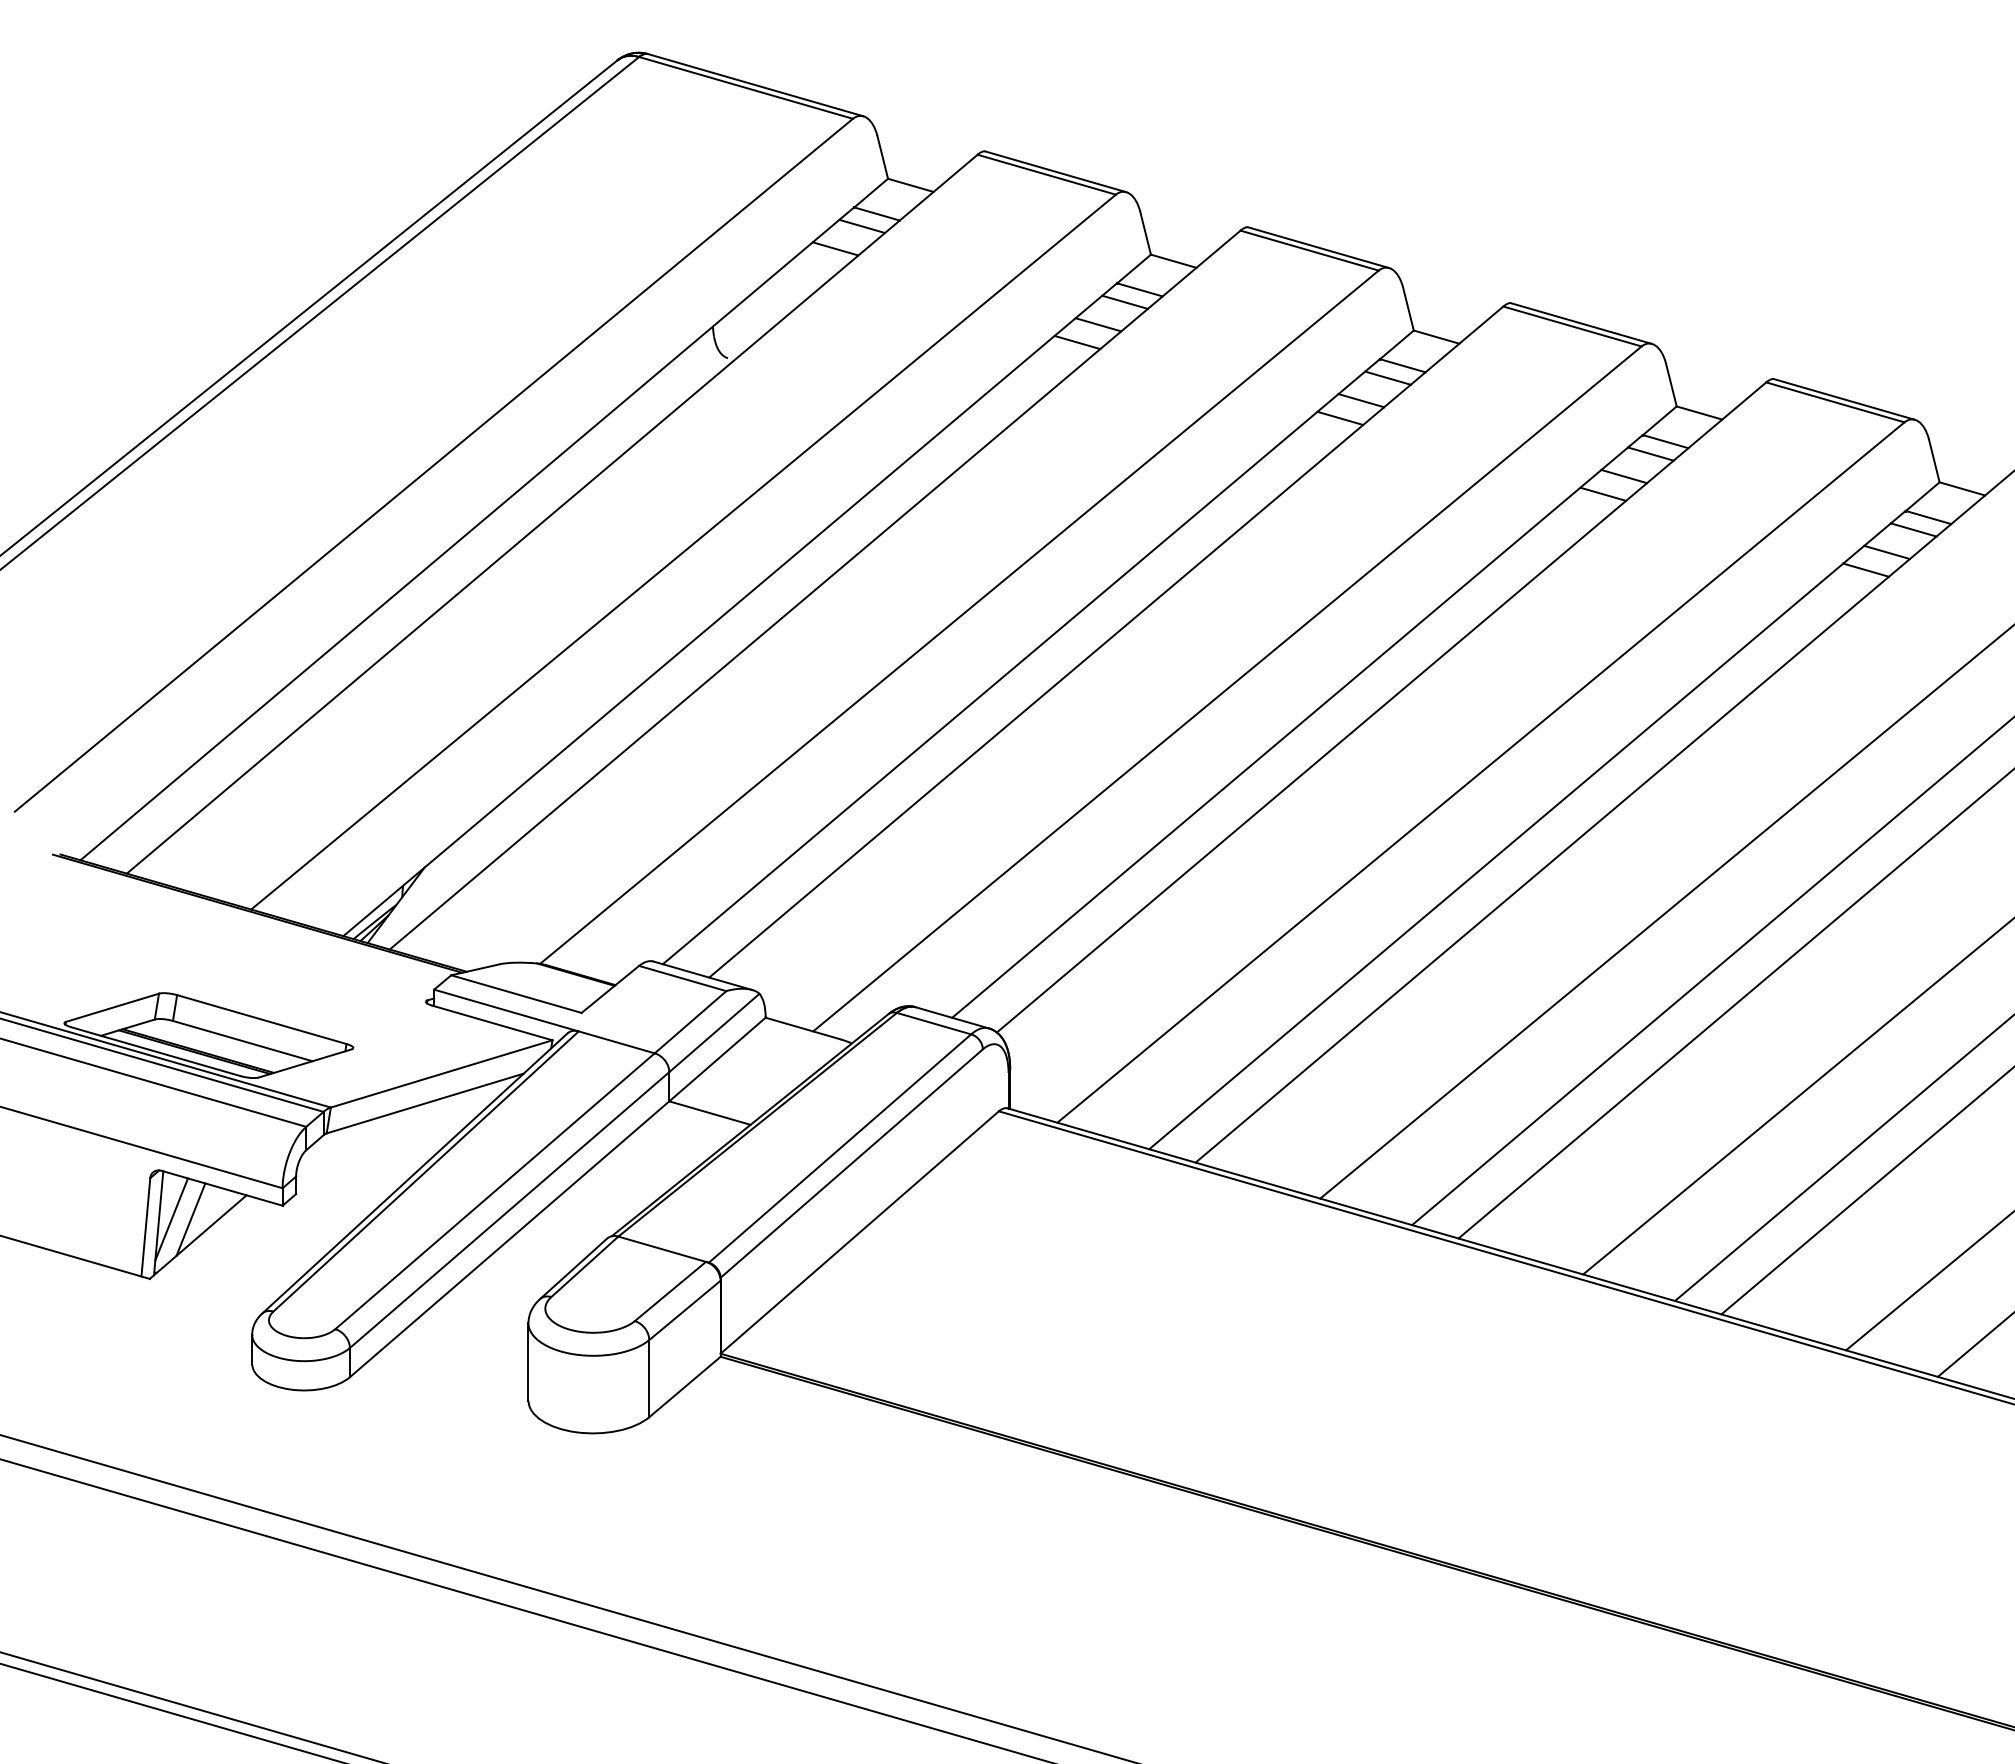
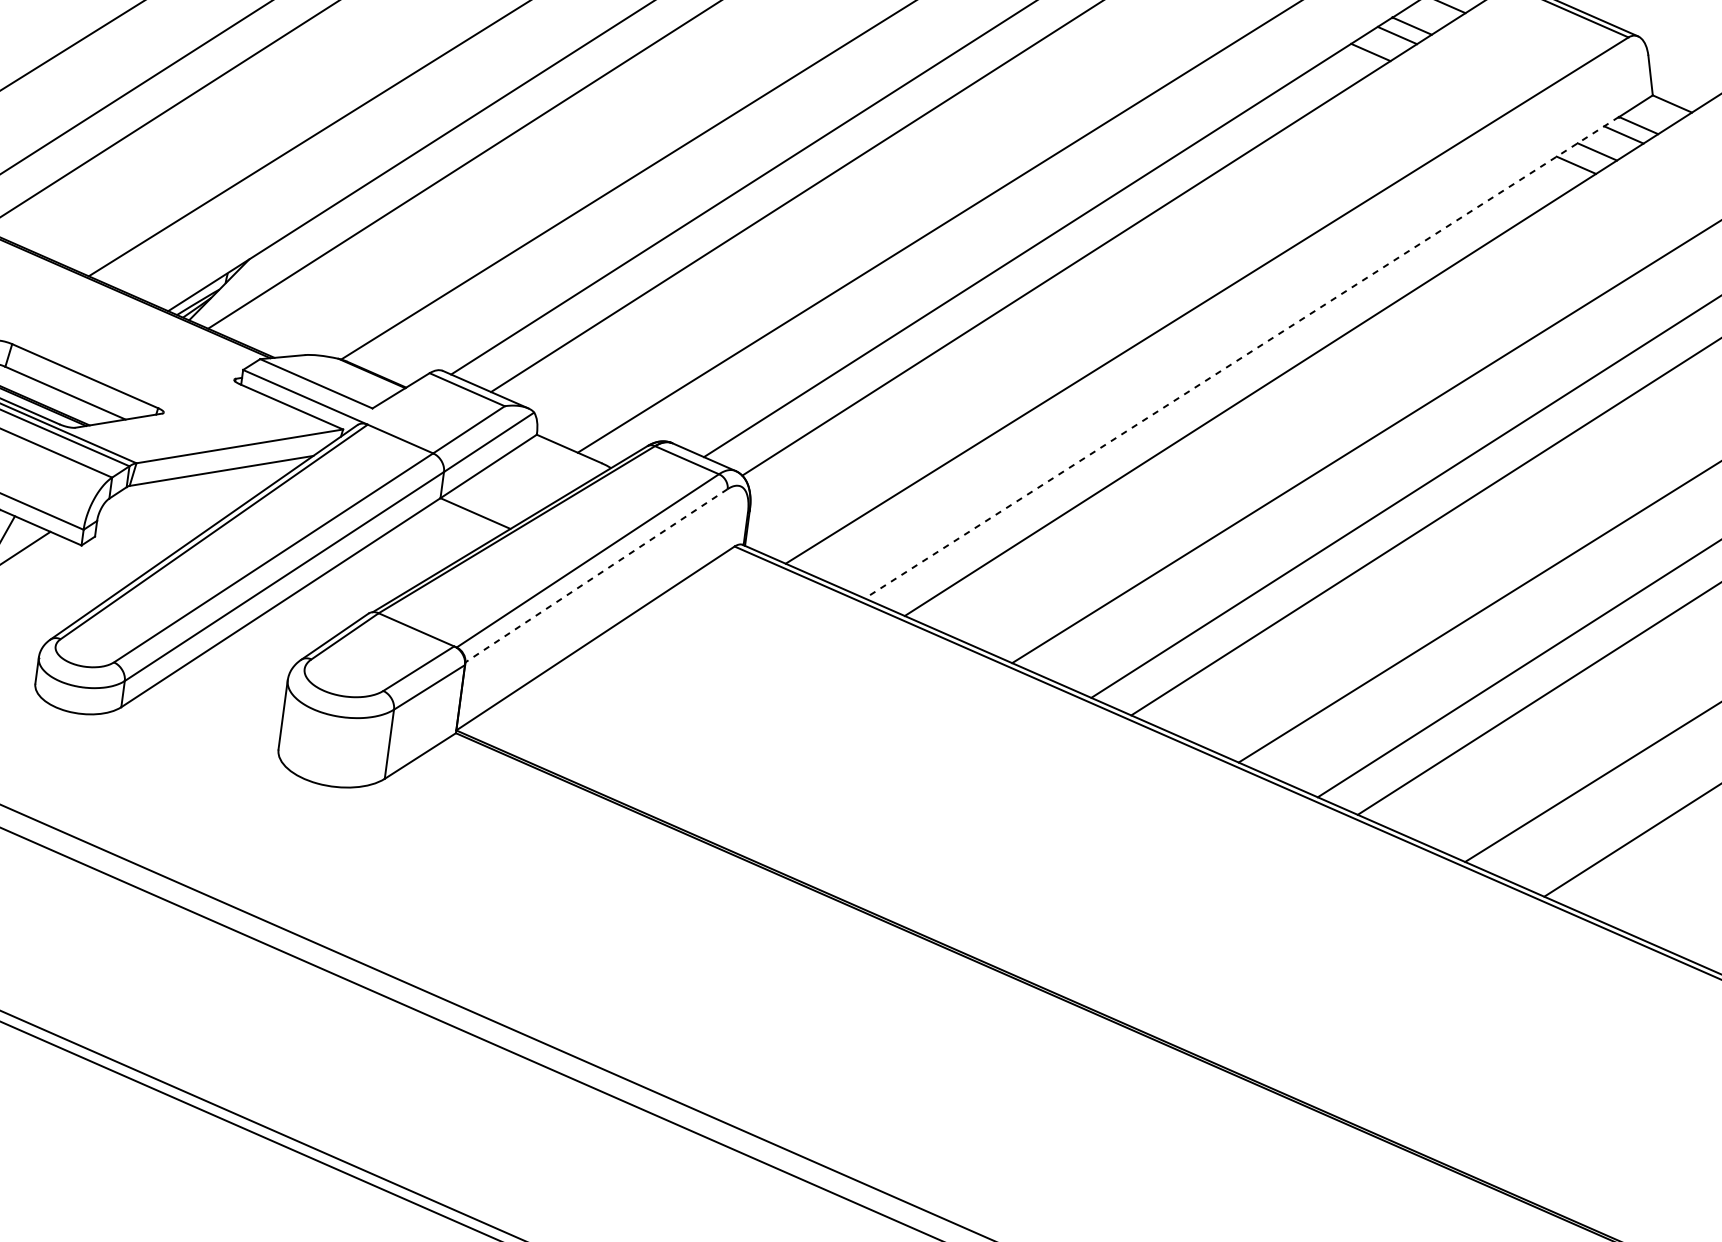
line: (1603, 493) -> (1350, 65), removed
line: (1527, 830) -> (1241, 358), solid -> dashed
line: (851, 1163) -> (596, 575), solid -> dashed

